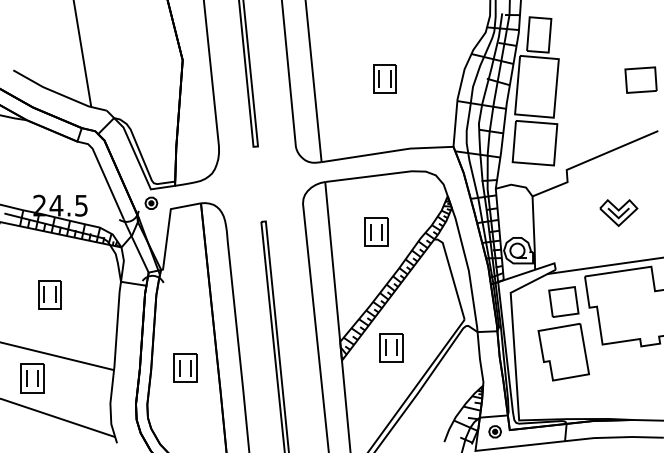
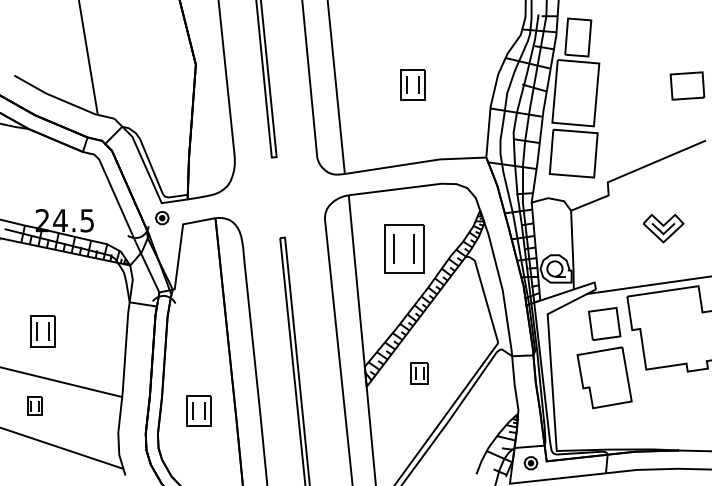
part: (376, 231) -> (403, 248), size x1.6
part: (49, 294) -> (42, 330), moved
part: (391, 347) -> (419, 372), size x0.7
part: (185, 367) -> (198, 410), moved
part: (32, 378) -> (34, 406), size x0.6

